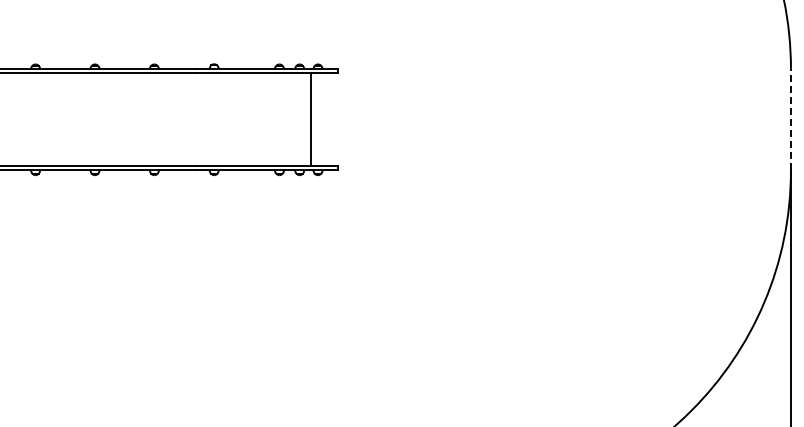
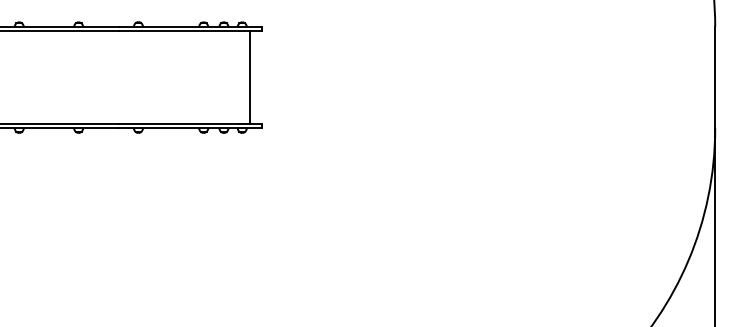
line: (311, 119) -> (249, 77), moved
line: (790, 119) -> (714, 77), dashed -> solid

